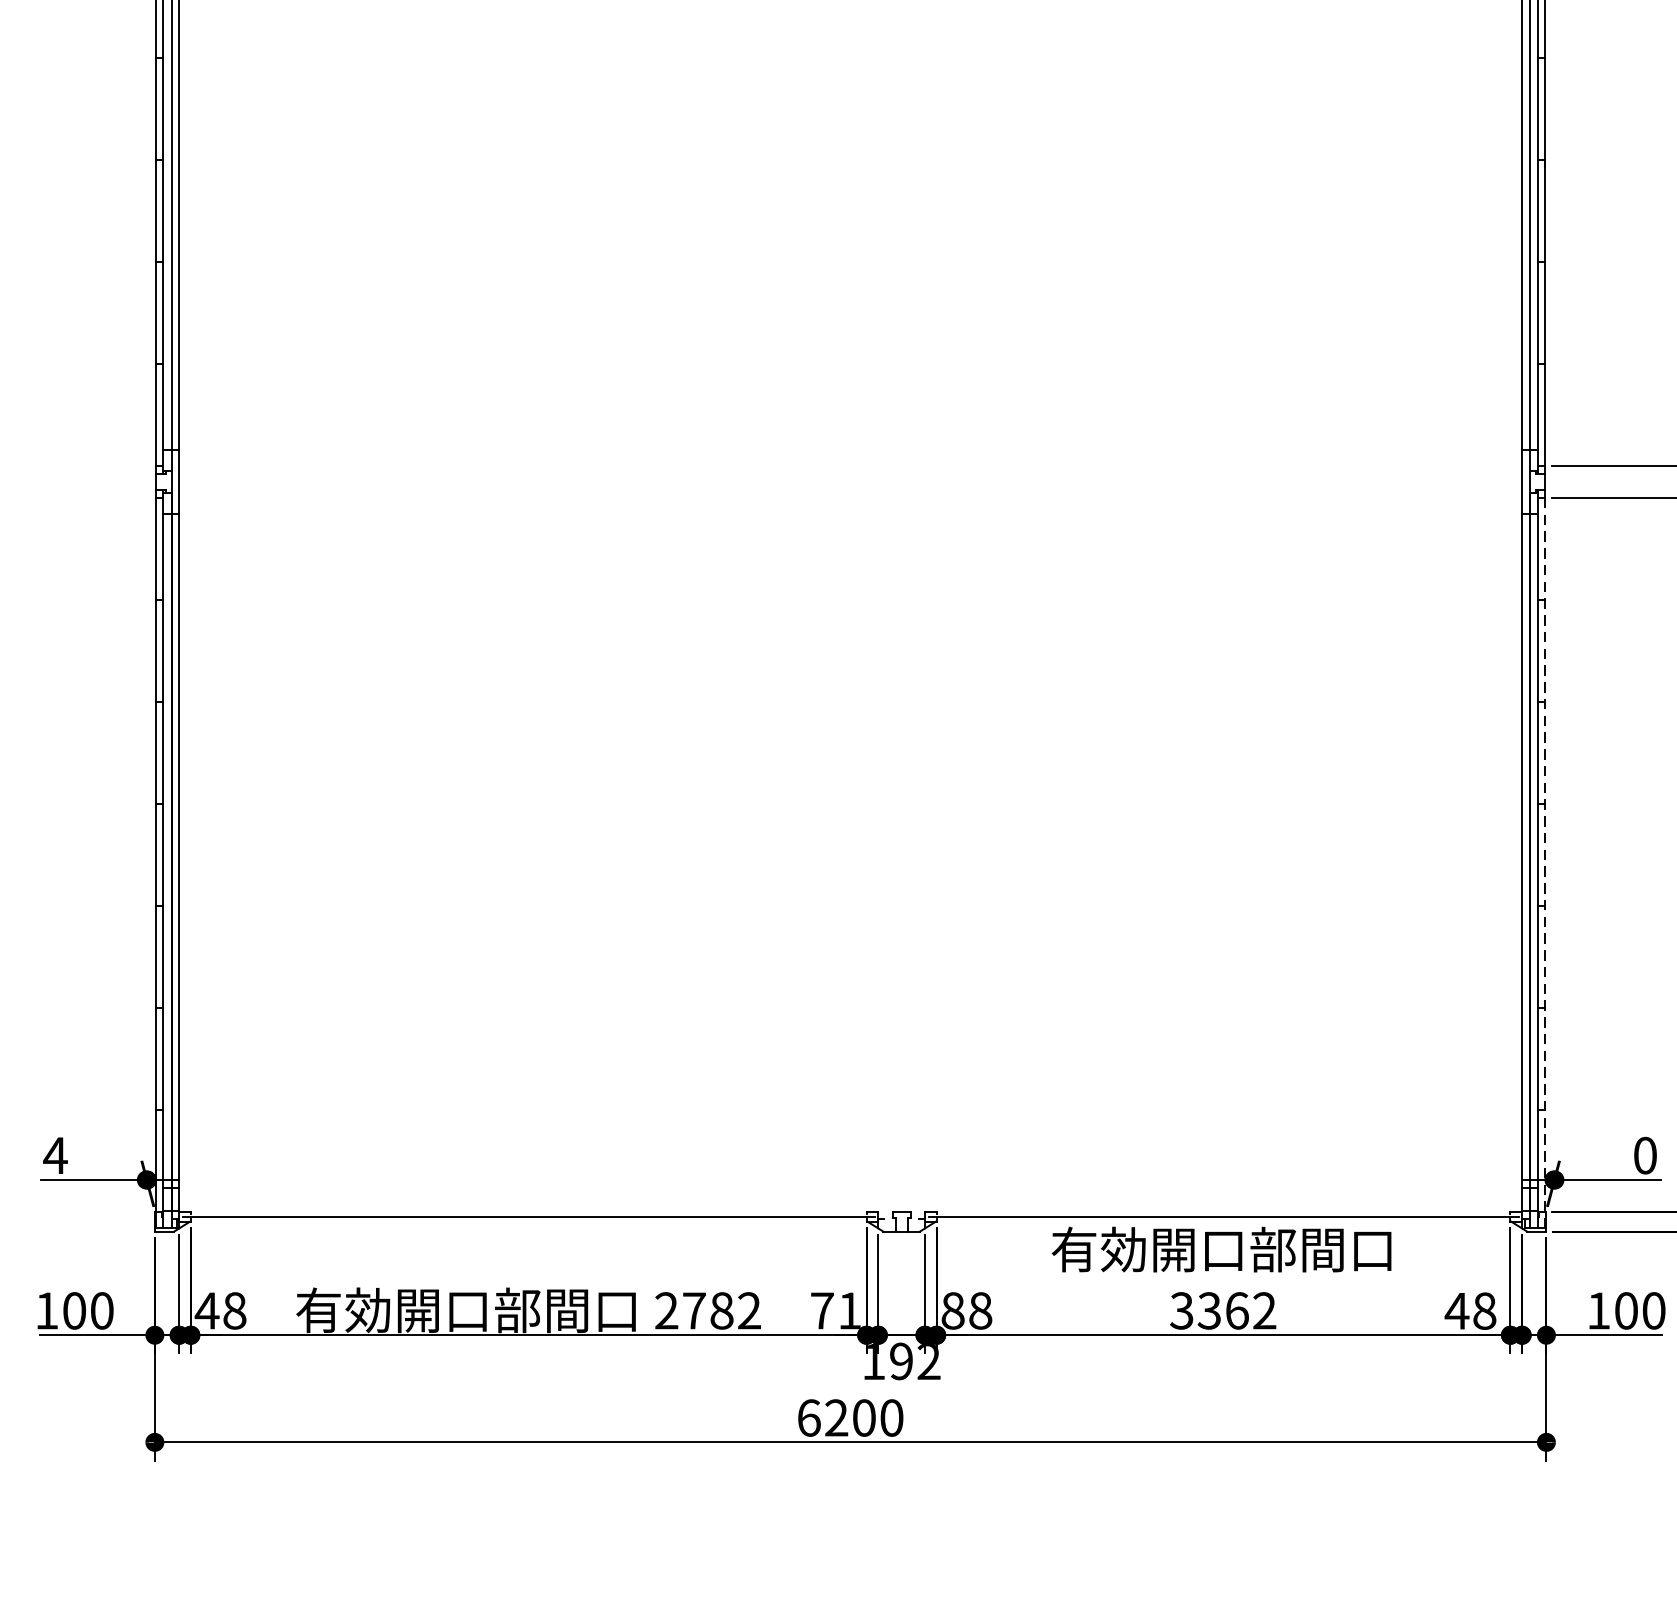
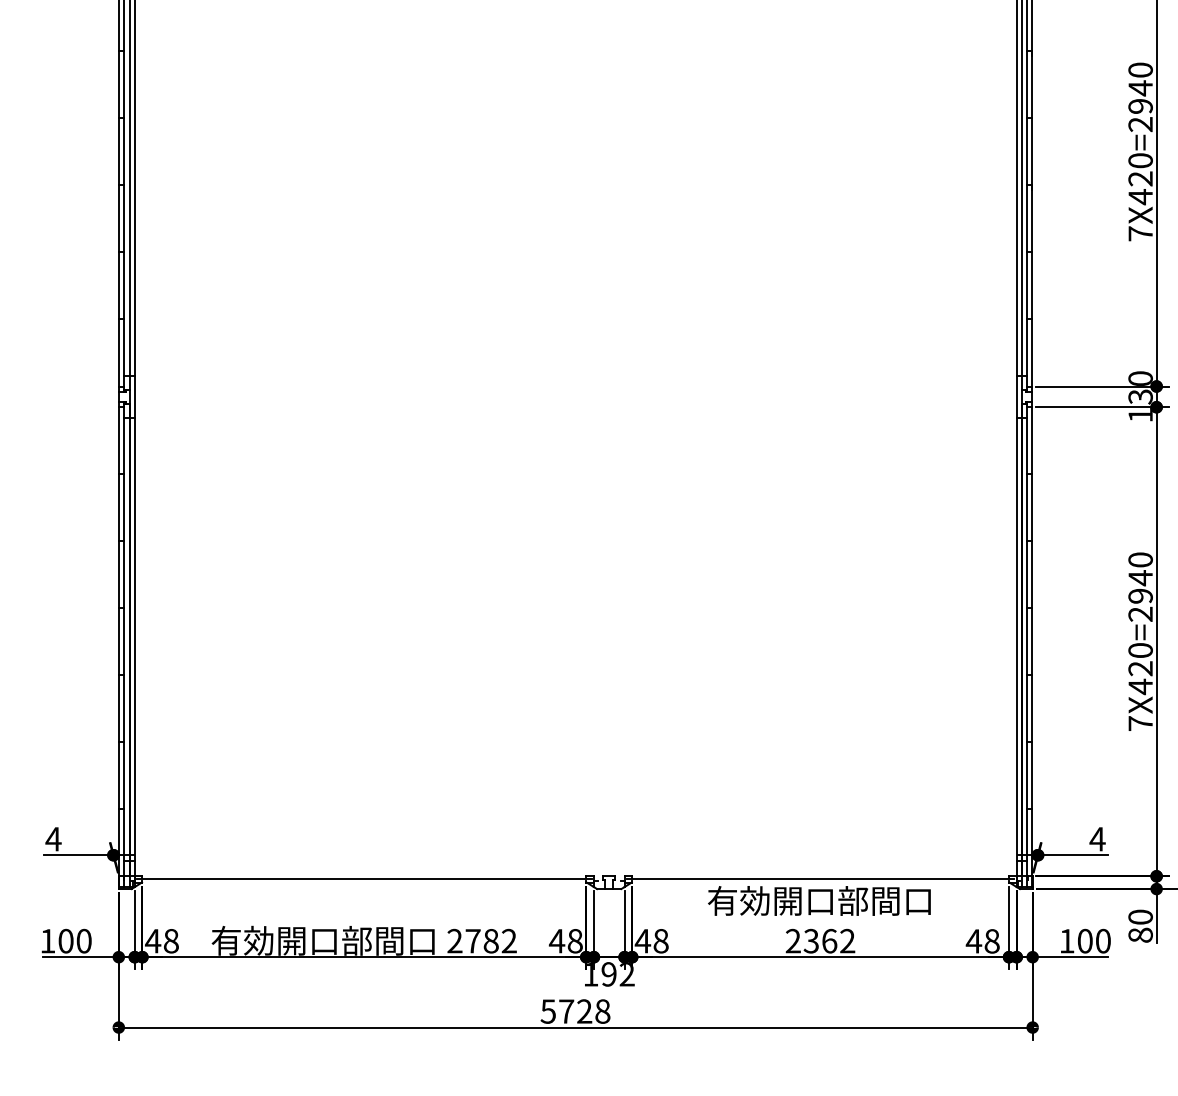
line: (1546, 862) -> (1032, 646), dashed -> solid
text: (1645, 1156) -> (1097, 839), 0 -> 4
text: (835, 1311) -> (565, 941), 71 -> 48
text: (952, 1311) -> (642, 941), 88 -> 48
text: (1180, 1311) -> (792, 941), 3362 -> 2362
text: (850, 1417) -> (575, 1011), 6200 -> 5728

